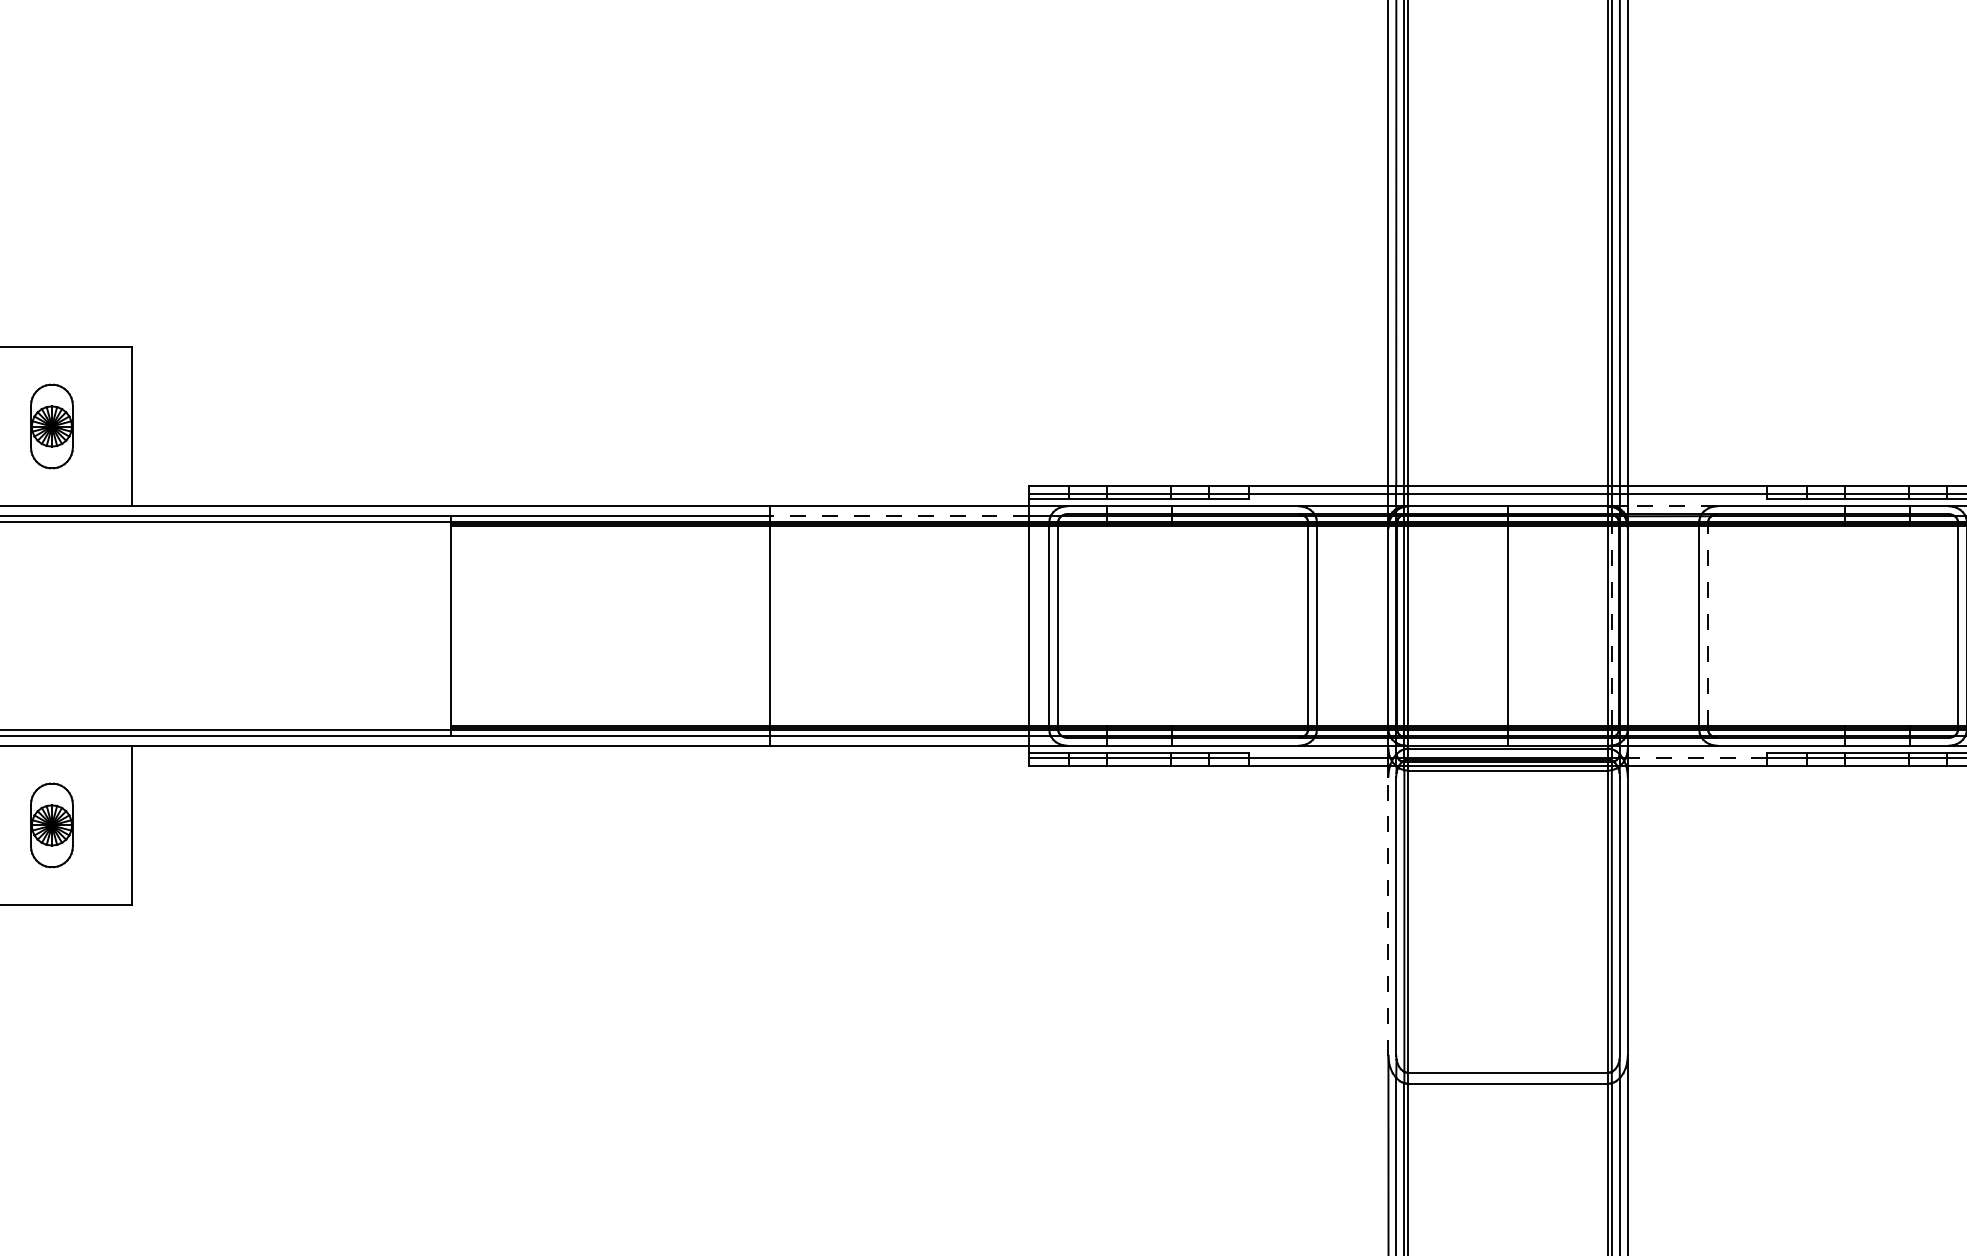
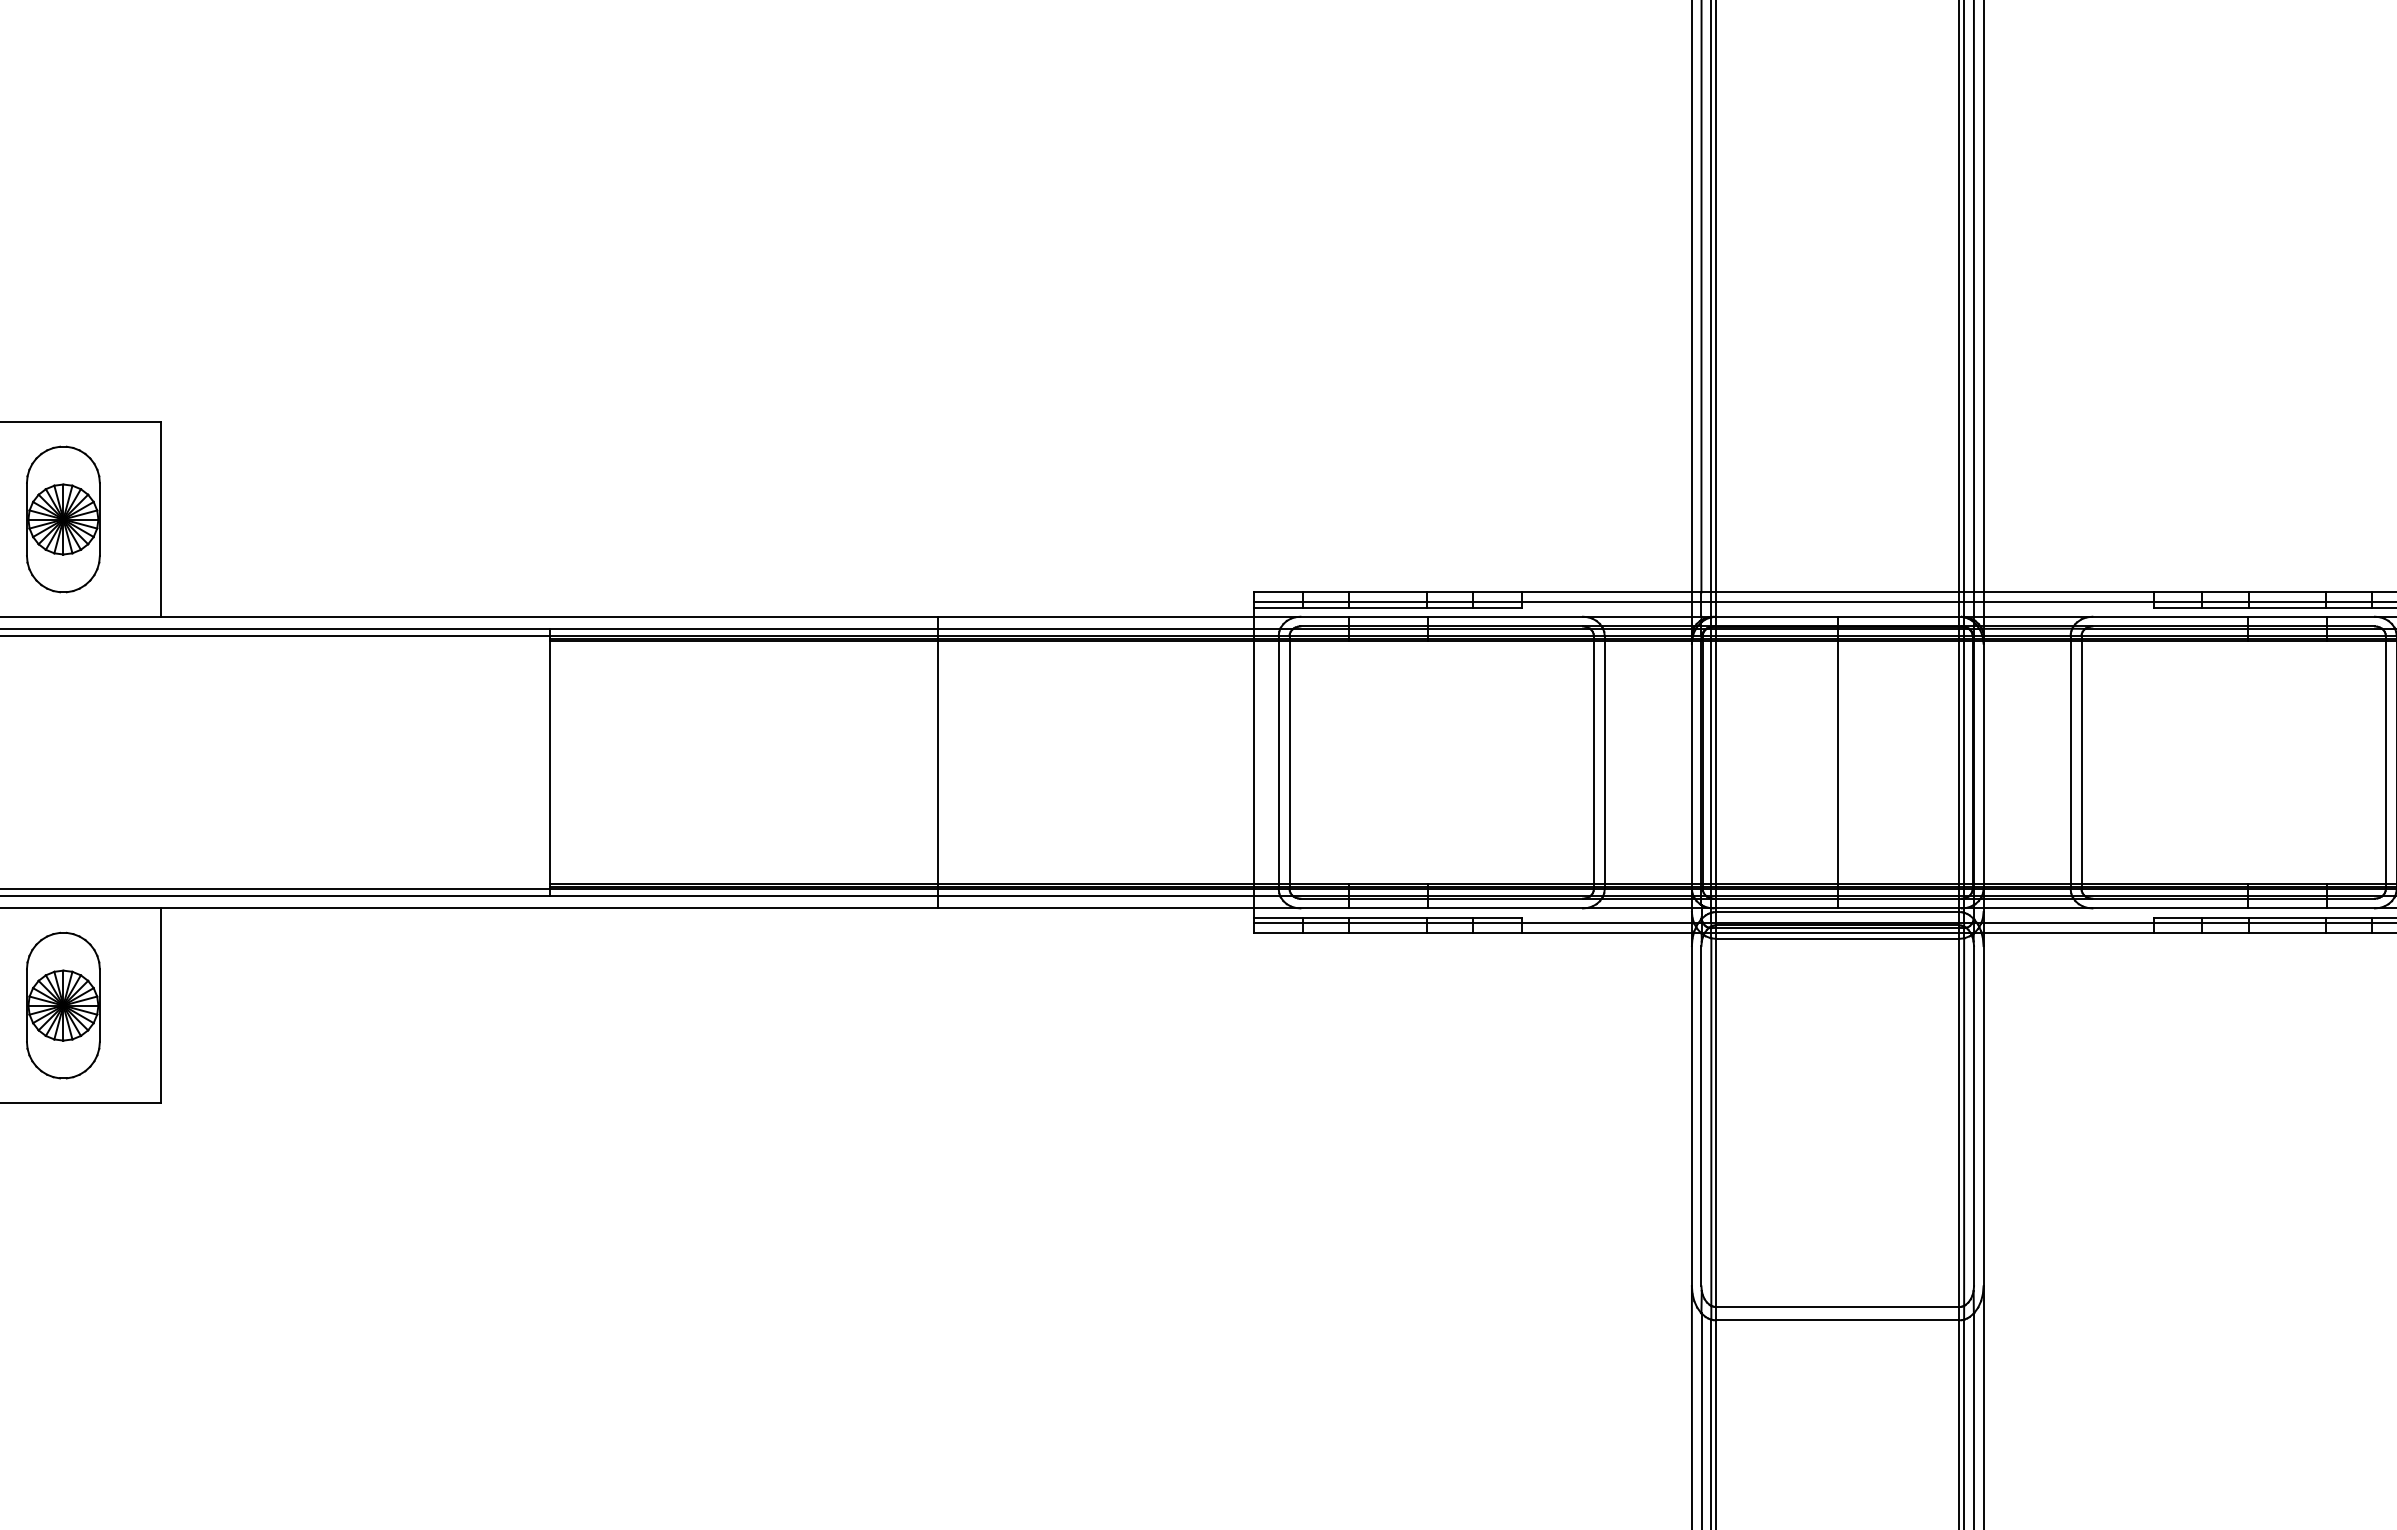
part: (52, 426) -> (63, 519), size x1.43
line: (1672, 506) -> (2037, 616), dashed -> solid
line: (899, 515) -> (1096, 628), dashed -> solid
line: (1612, 625) -> (1964, 762), dashed -> solid
line: (1708, 625) -> (2081, 762), dashed -> solid
line: (1697, 757) -> (2068, 922), dashed -> solid
part: (52, 825) -> (63, 1005), size x1.43
line: (1388, 915) -> (1691, 1115), dashed -> solid

